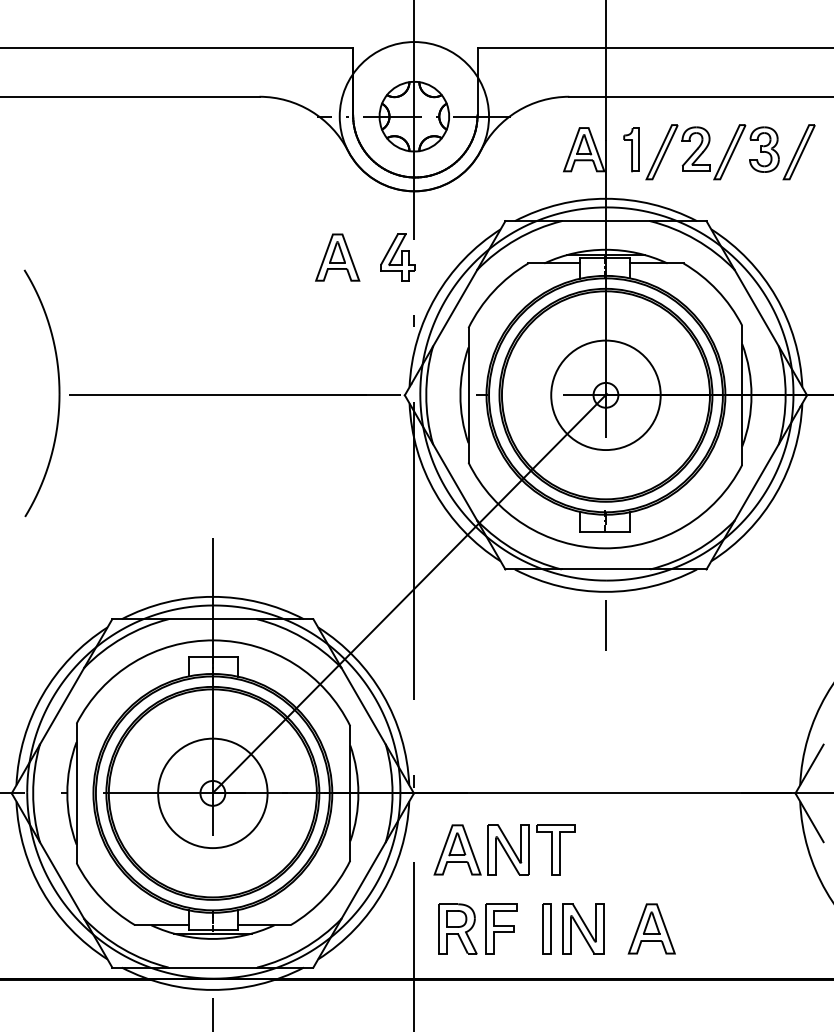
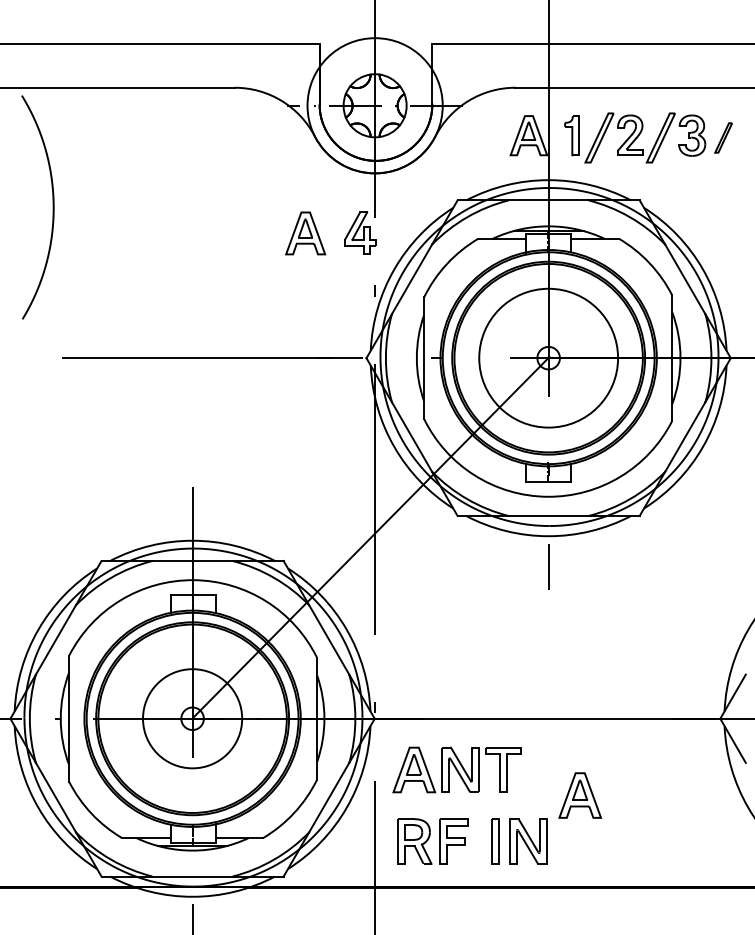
part: (798, 151) -> (723, 137), size x0.6
part: (58, 393) -> (52, 207), moved
circle: (605, 394) -> (548, 357), size x1.4
part: (652, 928) -> (580, 795), moved

